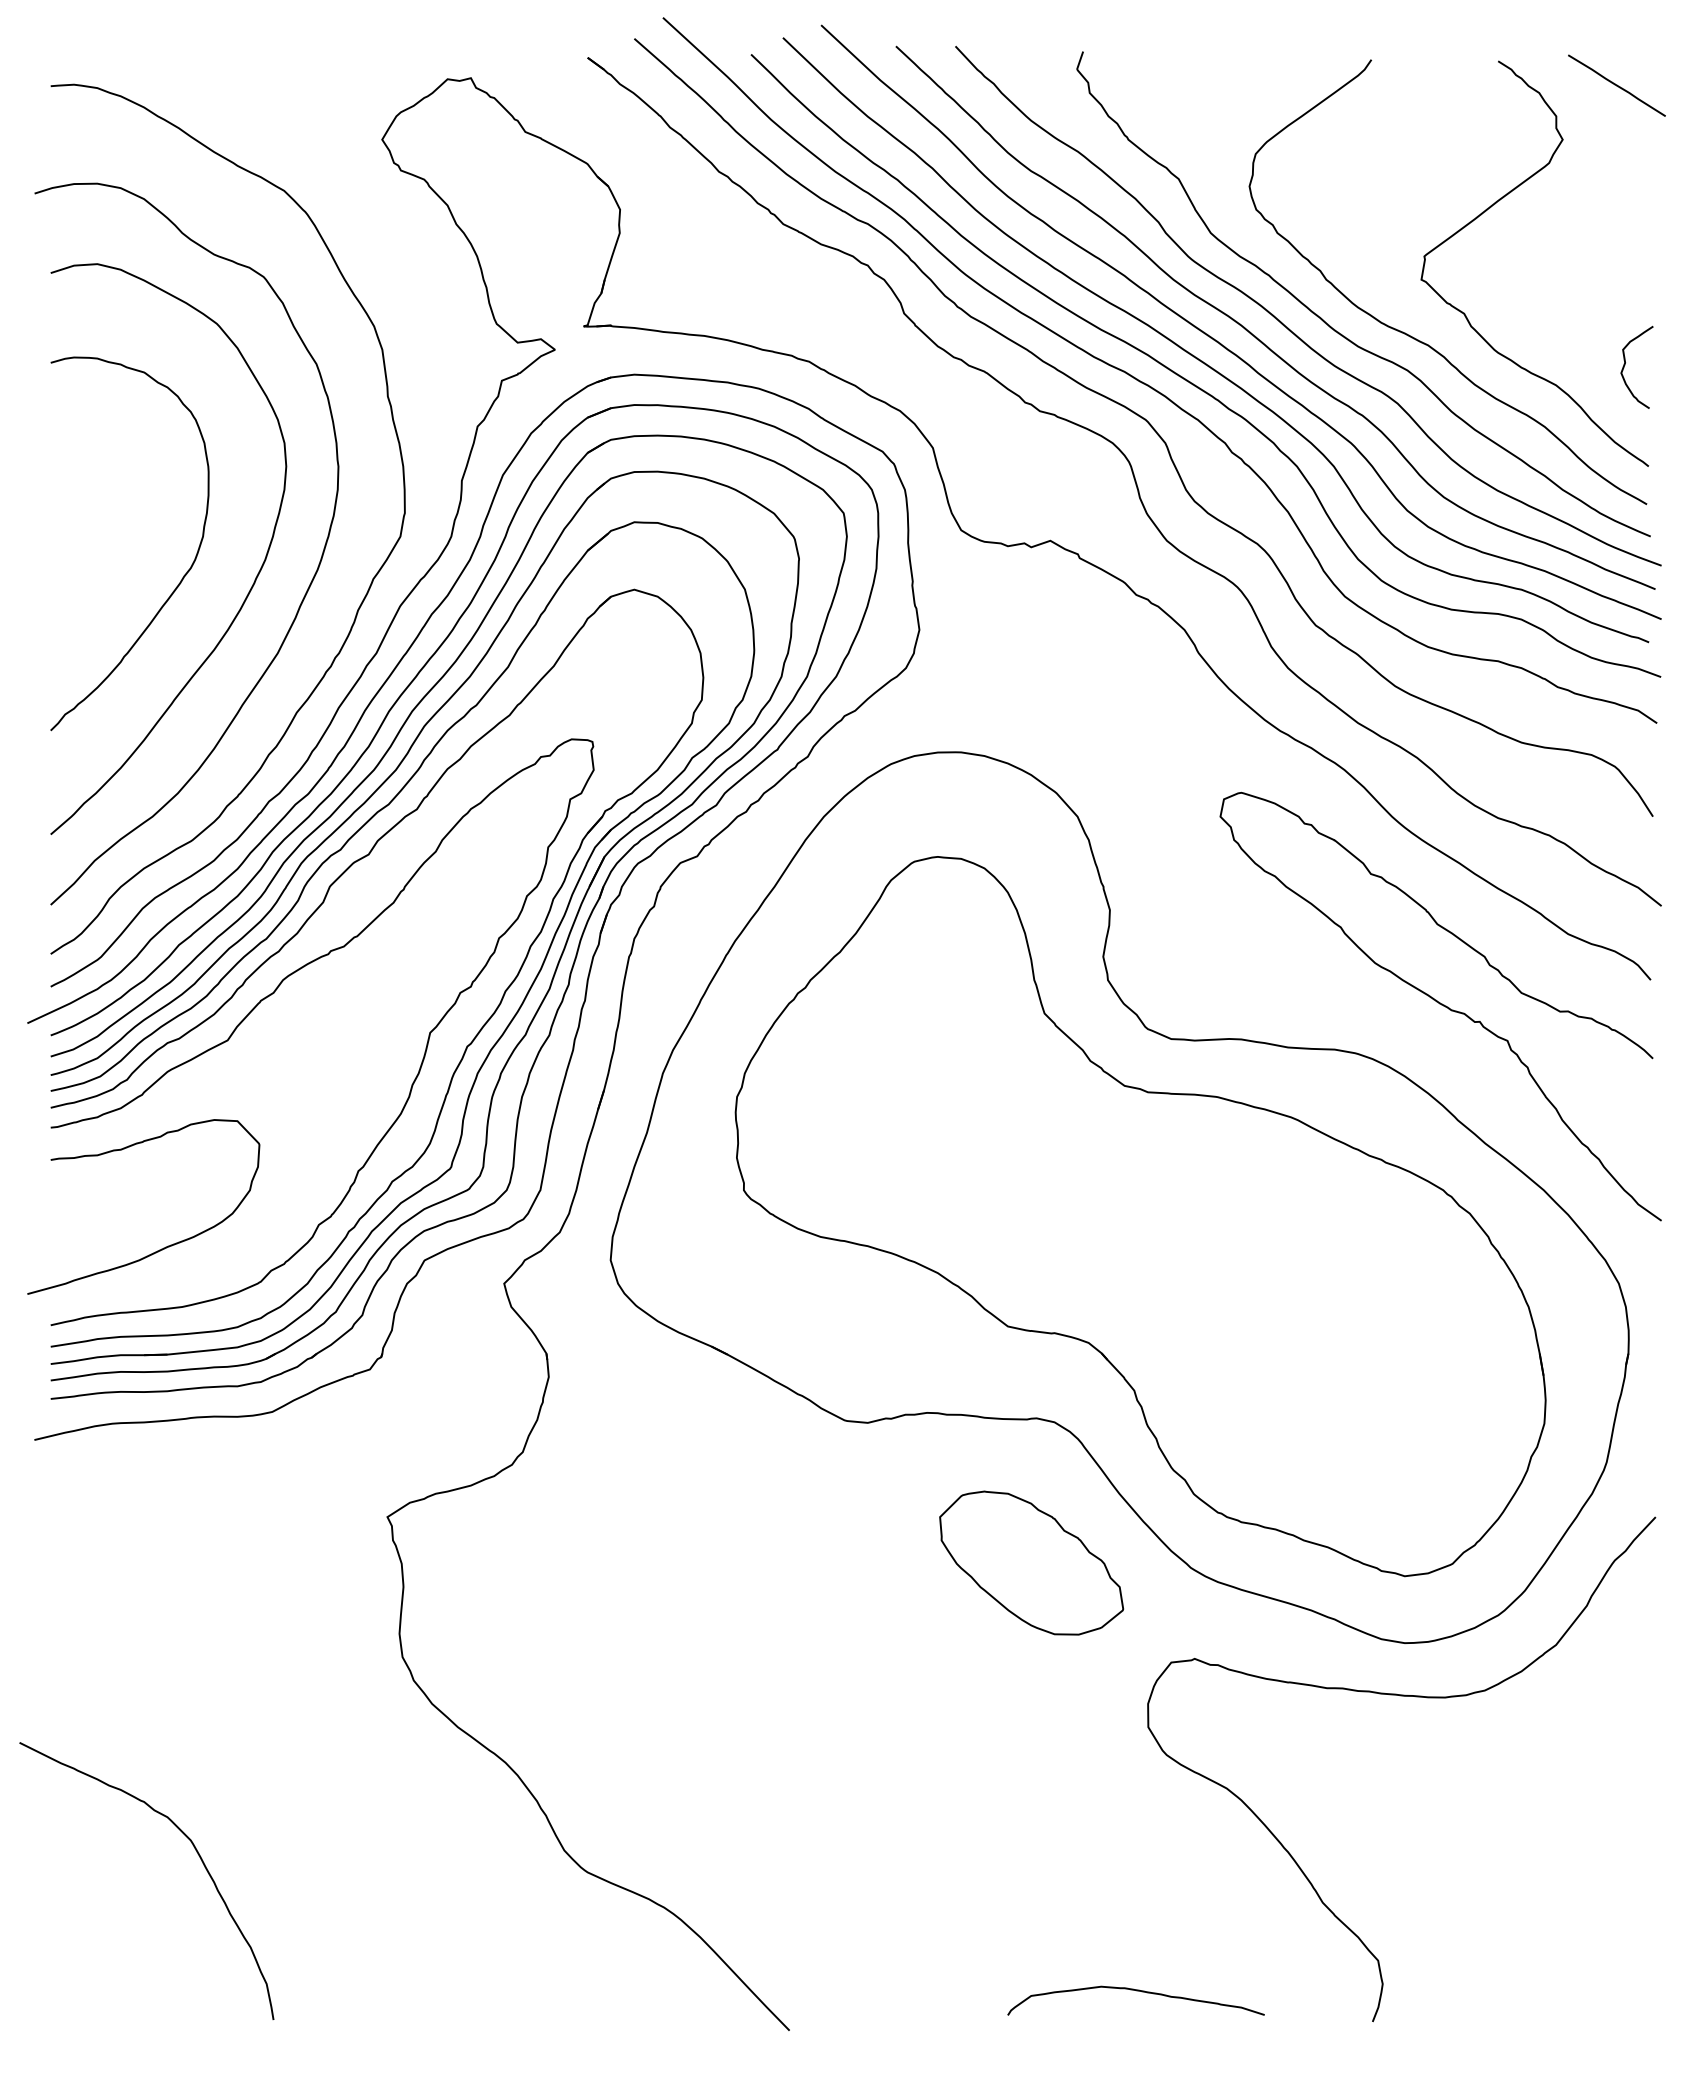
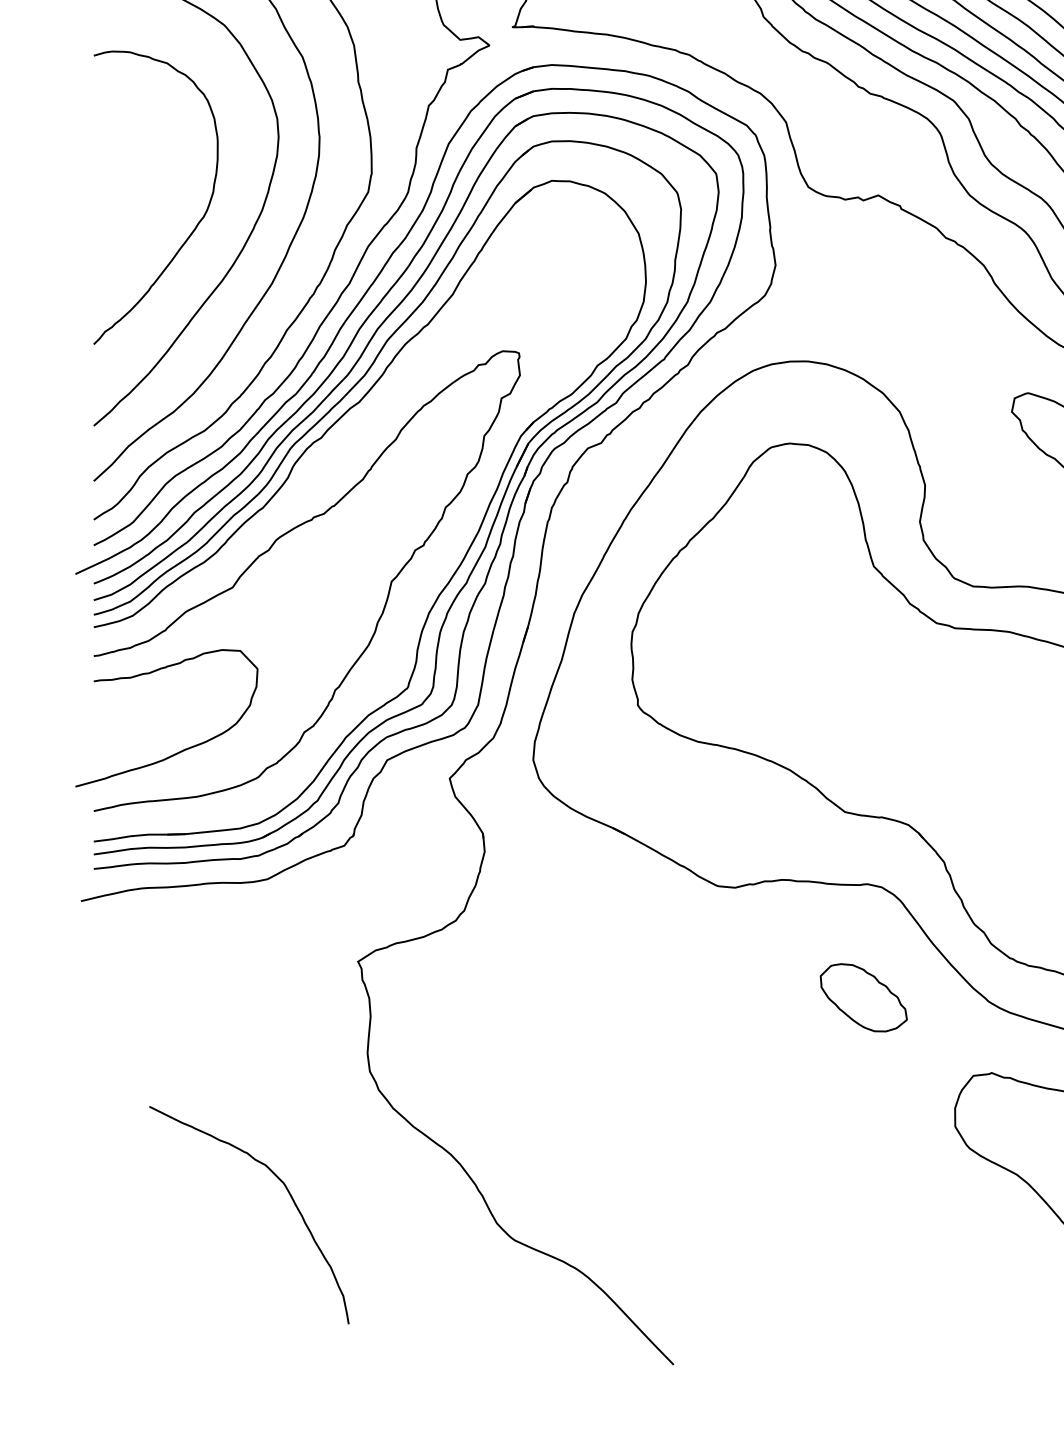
part: (318, 909) -> (303, 484), removed
part: (1031, 1562) -> (863, 997), size x0.6
curve: (197, 1854) -> (289, 1194), moved
curve: (1136, 1991) -> (946, 1334), removed

